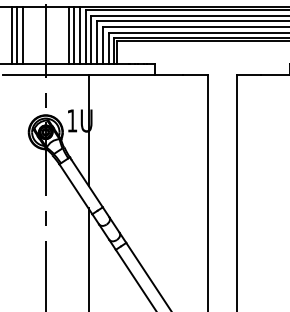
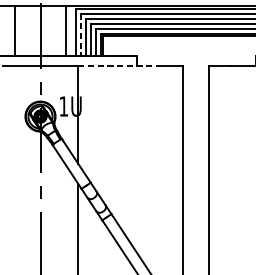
line: (11, 34) -> (10, 30), removed
line: (23, 34) -> (20, 30), removed
line: (68, 34) -> (60, 30), removed
line: (80, 34) -> (71, 30), removed
line: (91, 40) -> (80, 35), solid -> dashed
line: (136, 75) -> (120, 66), solid -> dashed

